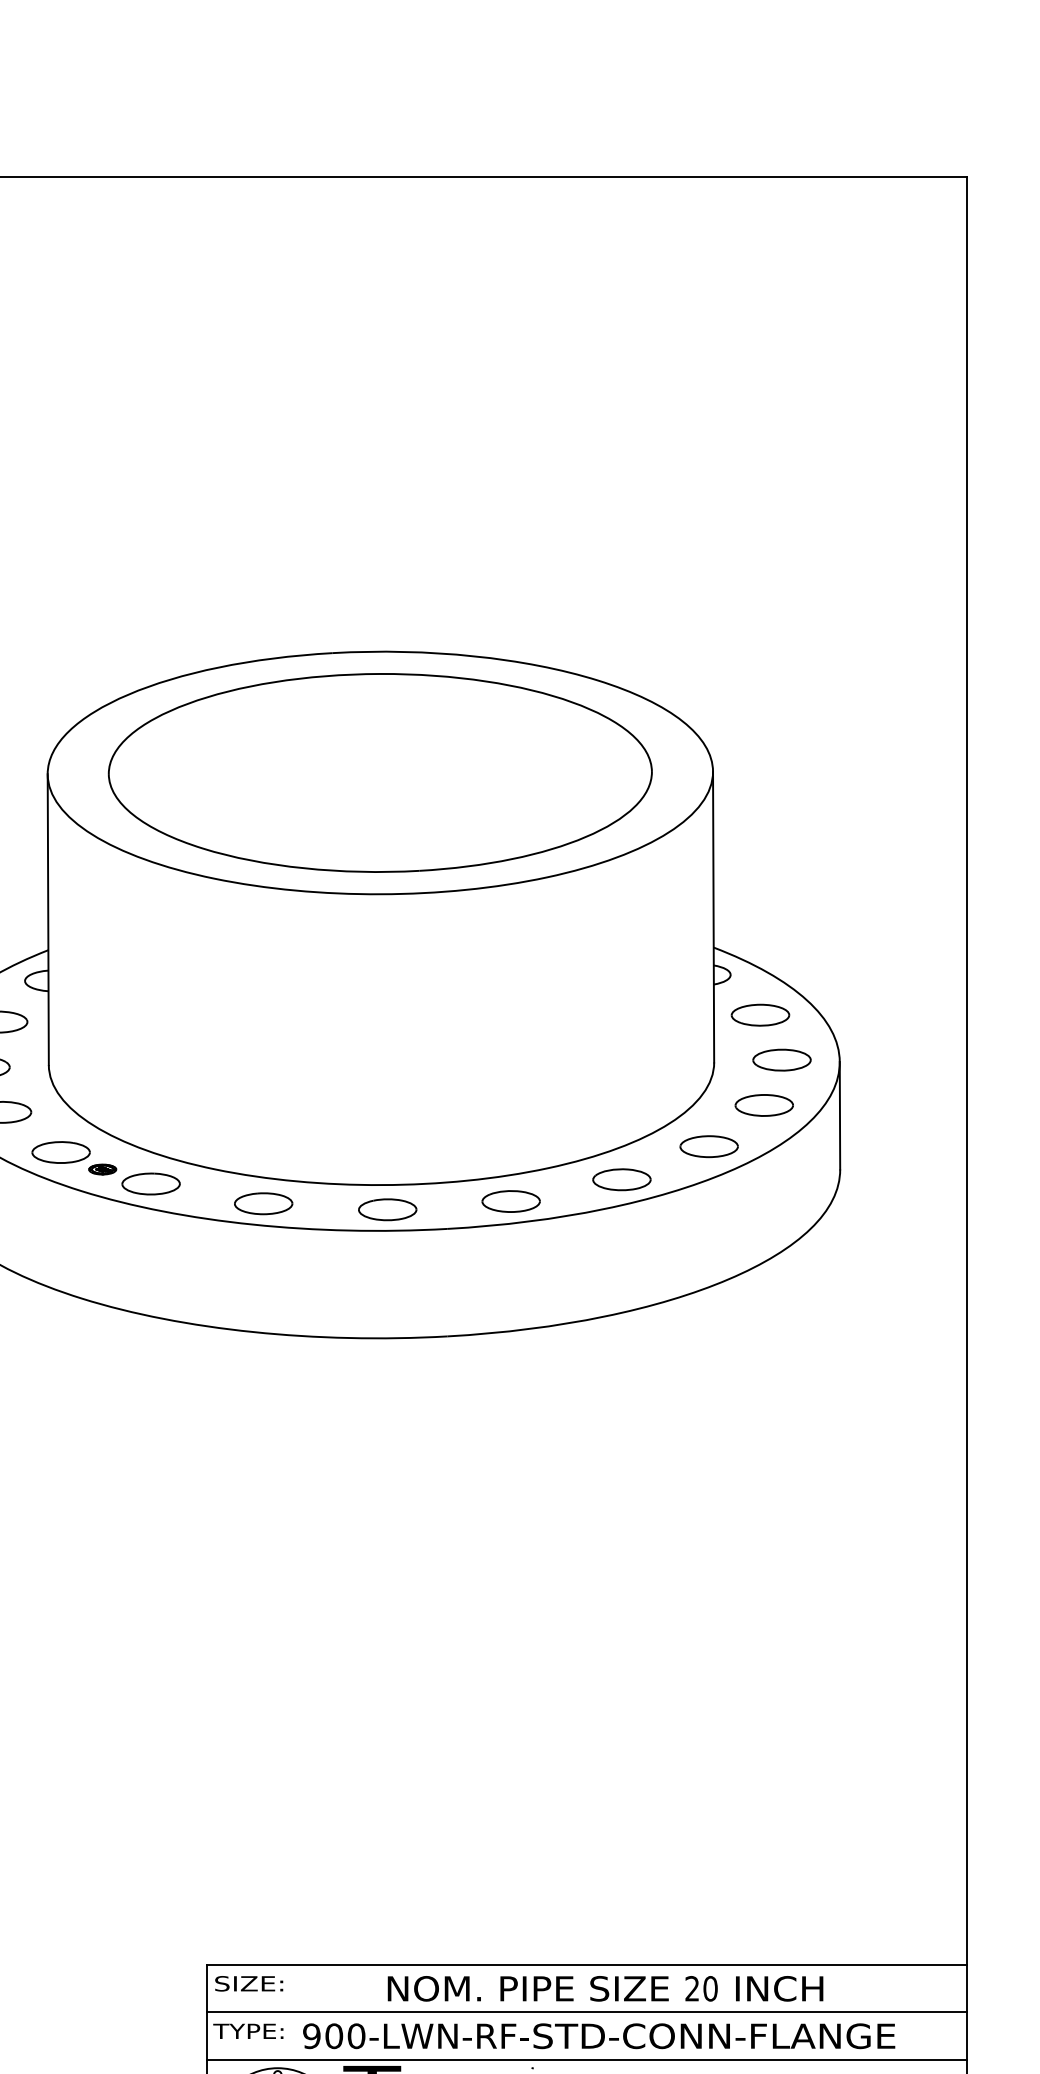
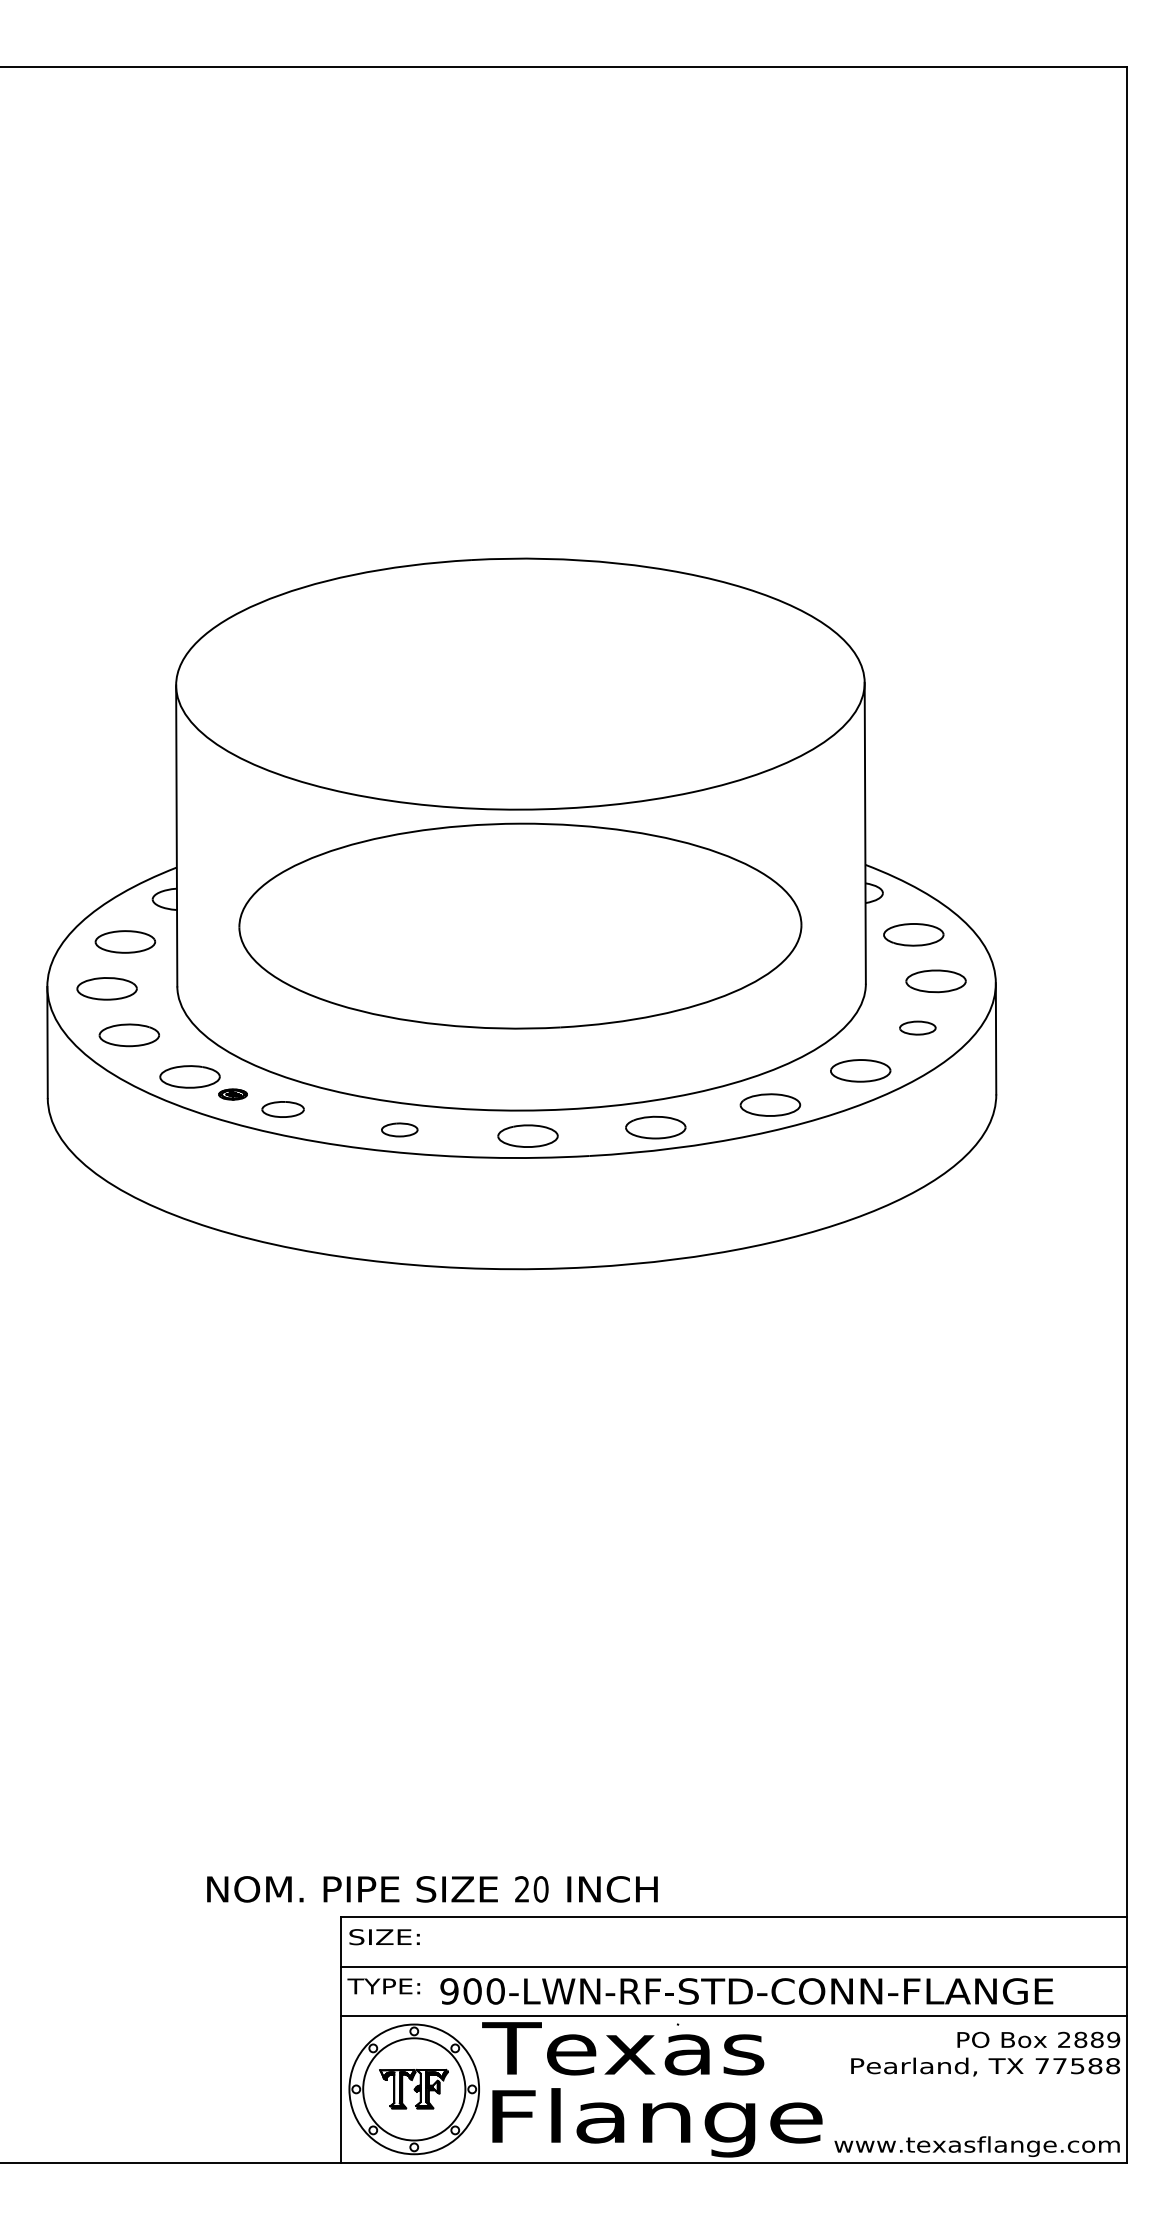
part: (380, 772) -> (520, 925), moved
part: (764, 1104) -> (917, 1027), size x0.6
part: (150, 1184) -> (282, 1109), size x0.7
part: (263, 1203) -> (399, 1129), size x0.6
text: (605, 1988) -> (432, 1889), moved

